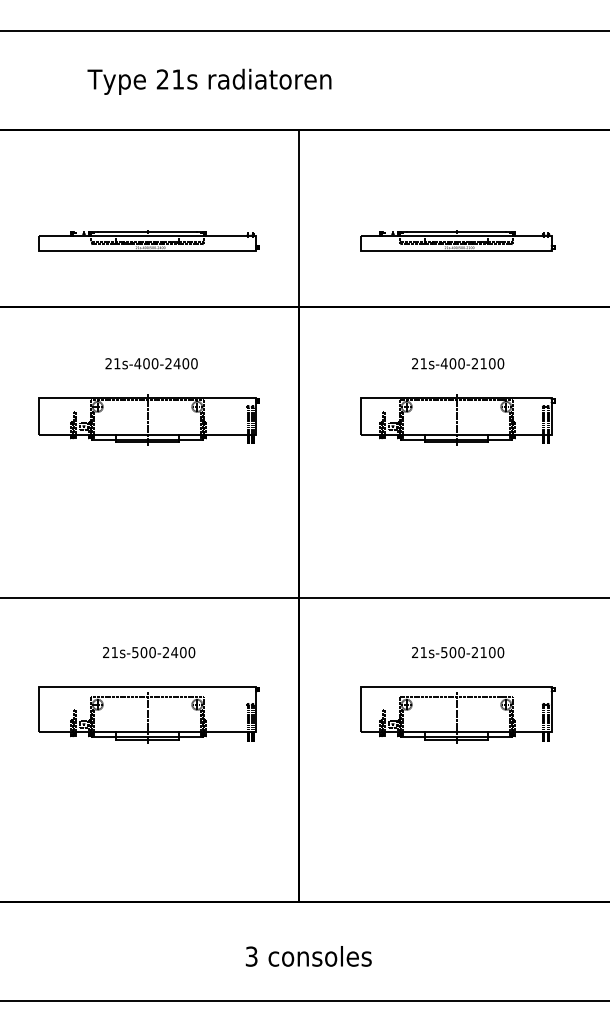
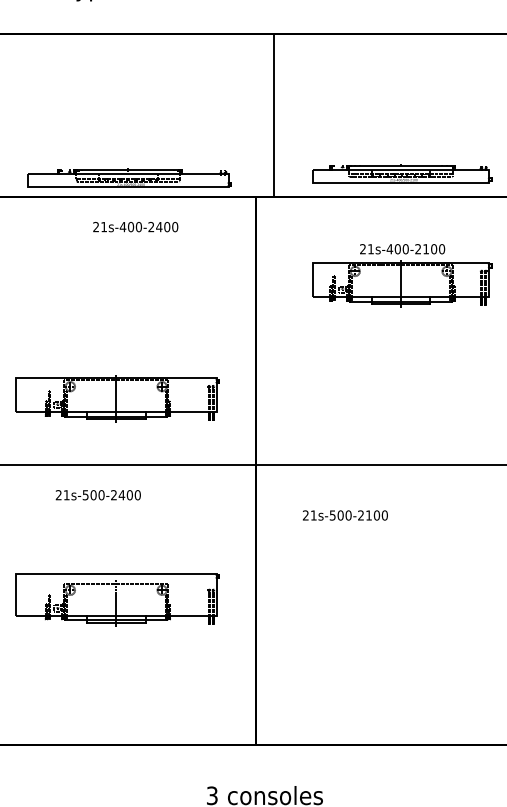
line: (298, 218) -> (273, 115), moved
part: (148, 240) -> (129, 178), moved
part: (457, 240) -> (402, 173), moved
text: (151, 363) -> (135, 226), moved
part: (148, 419) -> (117, 398), moved
part: (457, 419) -> (402, 283), moved
text: (149, 652) -> (98, 495), moved
text: (458, 652) -> (345, 515), moved
part: (148, 714) -> (117, 599), moved
part: (457, 714) -> (402, 572), removed

